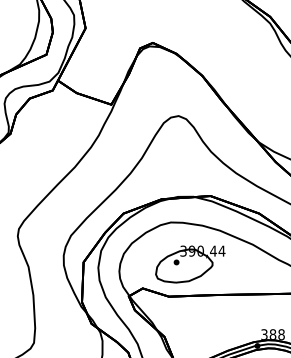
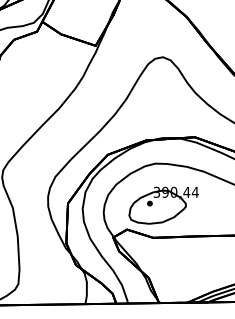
part: (190, 264) -> (163, 205), moved

